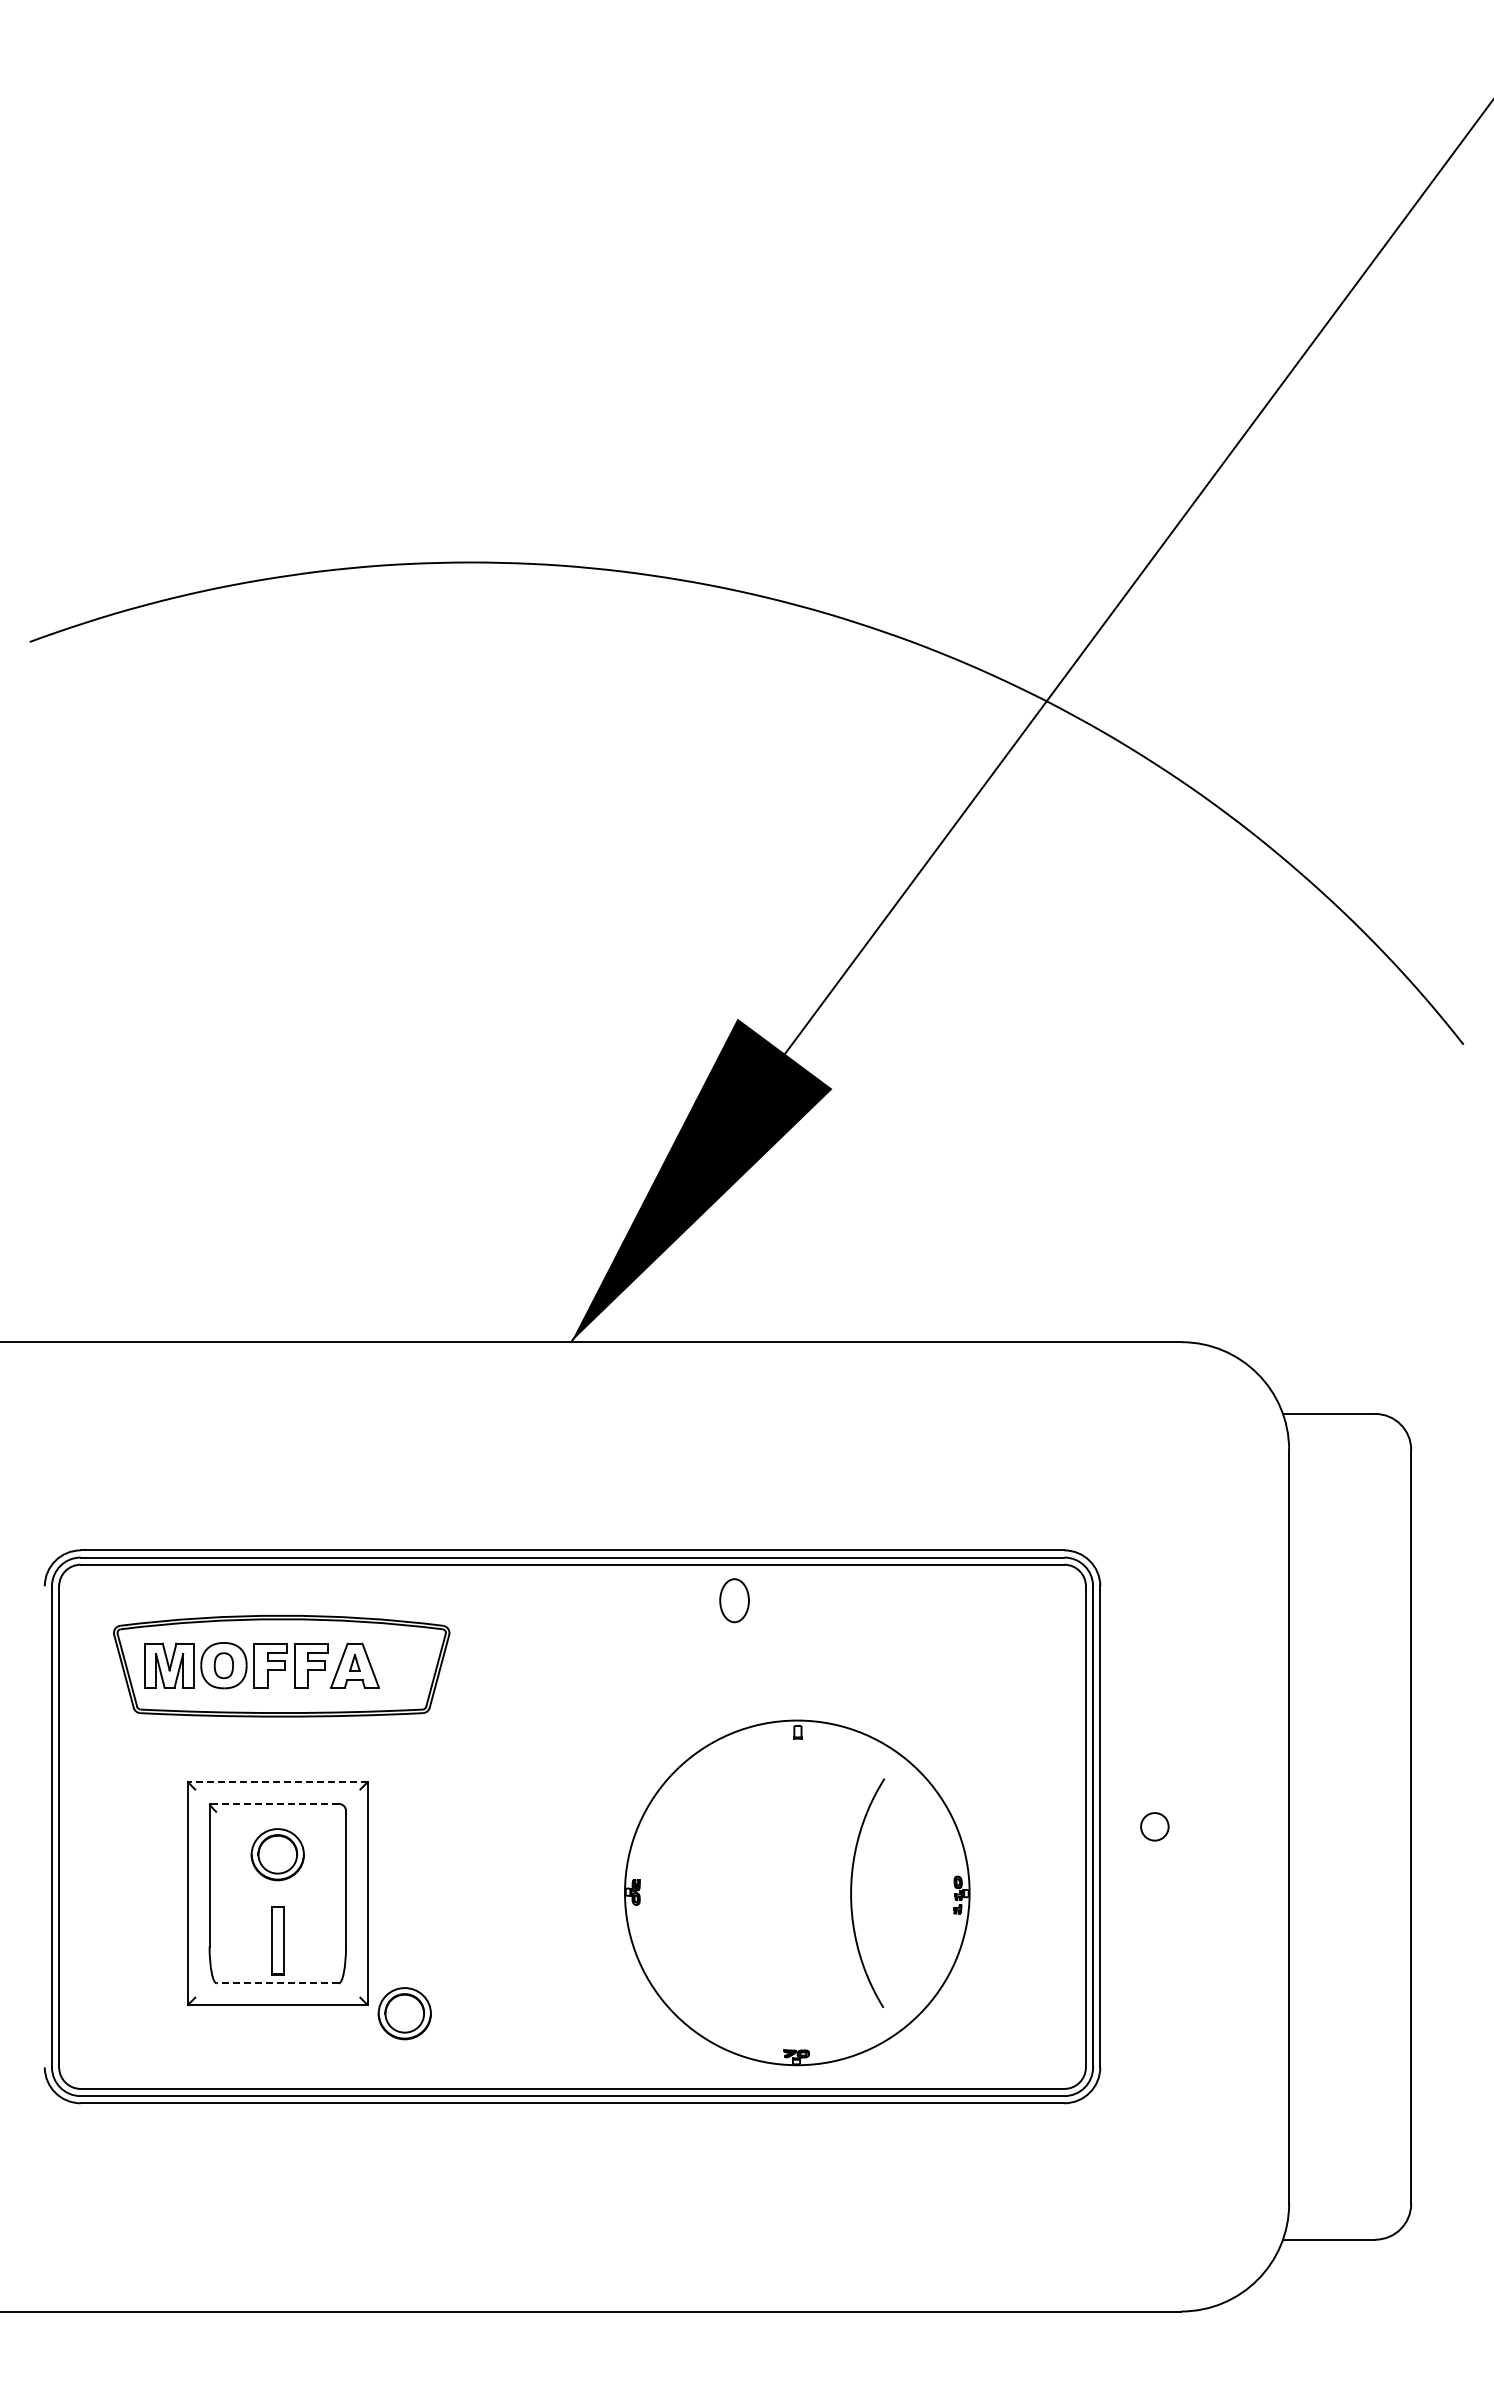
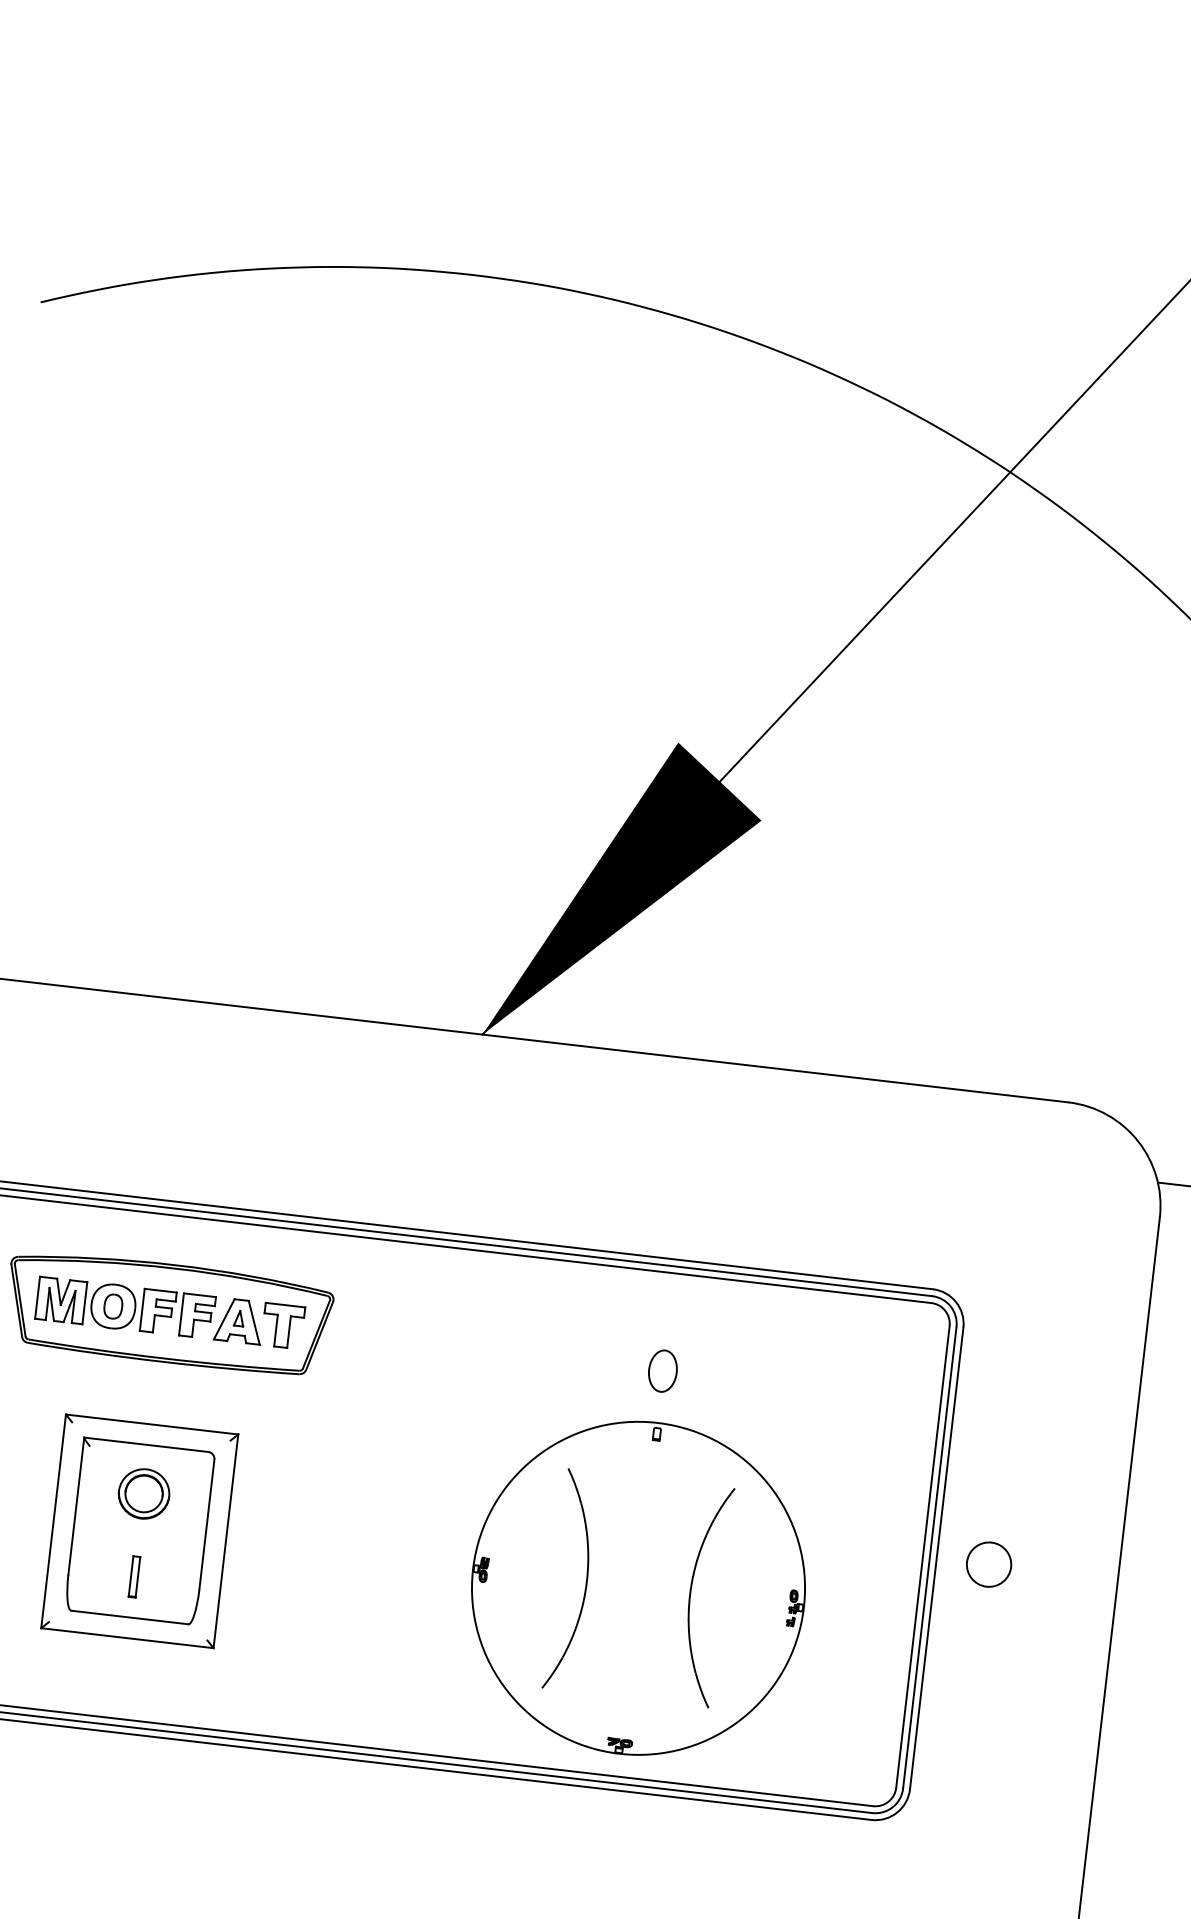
part: (734, 1600) -> (662, 1370), moved
part: (400, 1665) -> (282, 1326), added
line: (277, 1782) -> (151, 1424), dashed -> solid
line: (274, 1803) -> (146, 1444), dashed -> solid
circle: (1154, 1826) -> (988, 1564), size x1.67
part: (742, 1892) -> (585, 1581), added
part: (277, 1940) -> (134, 1576), size x0.62
line: (277, 1983) -> (129, 1617), dashed -> solid
part: (404, 2013) -> (248, 1660), removed

